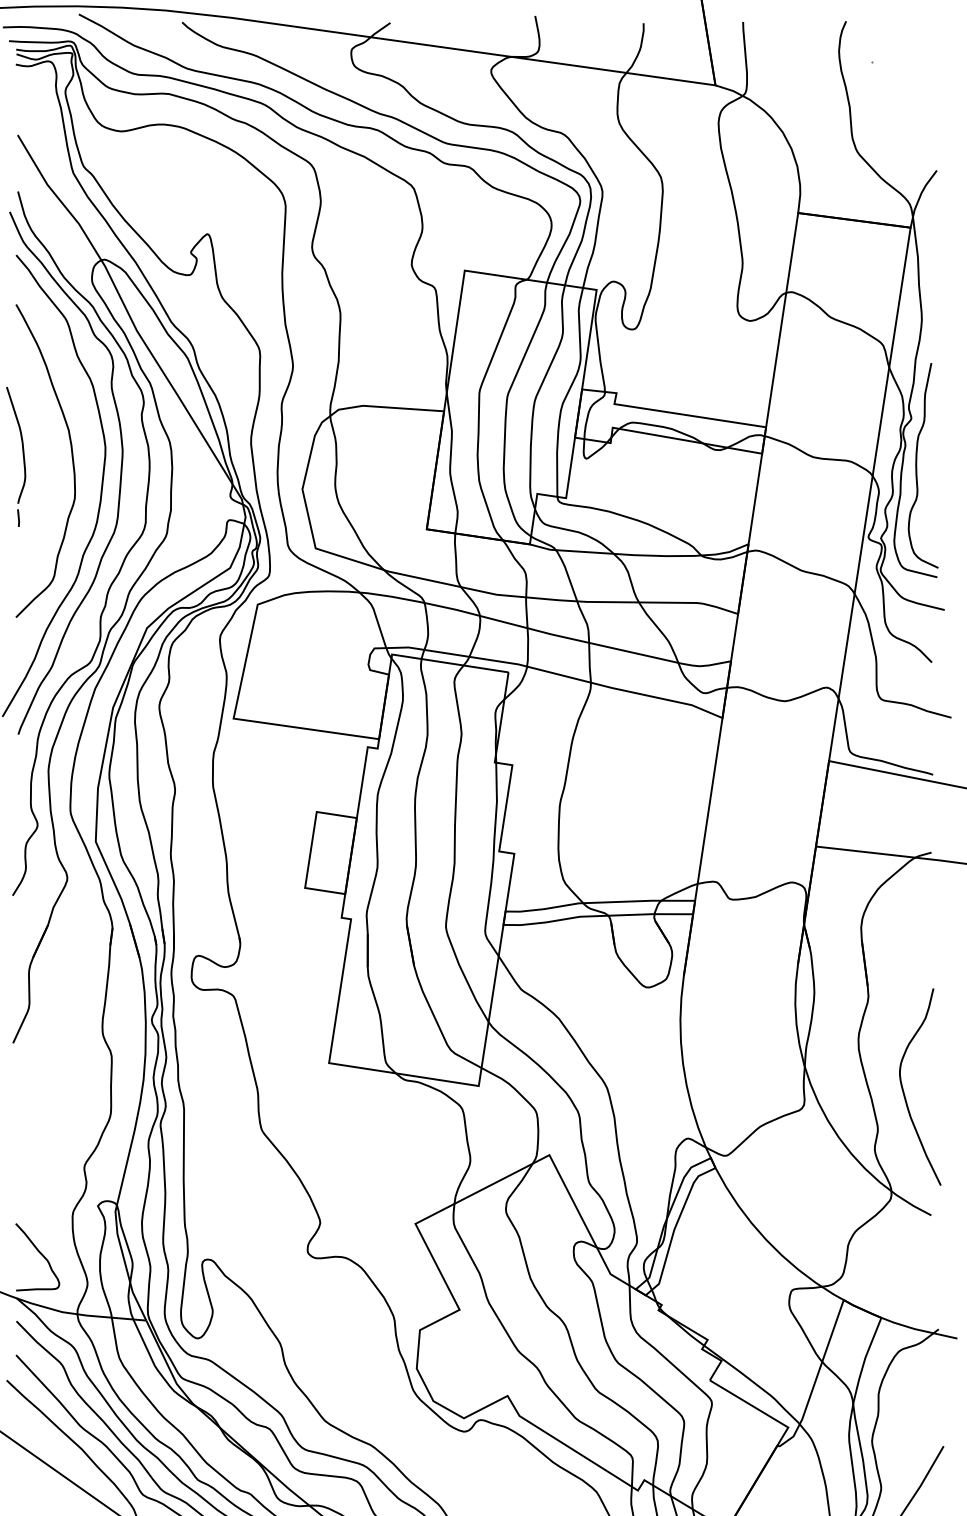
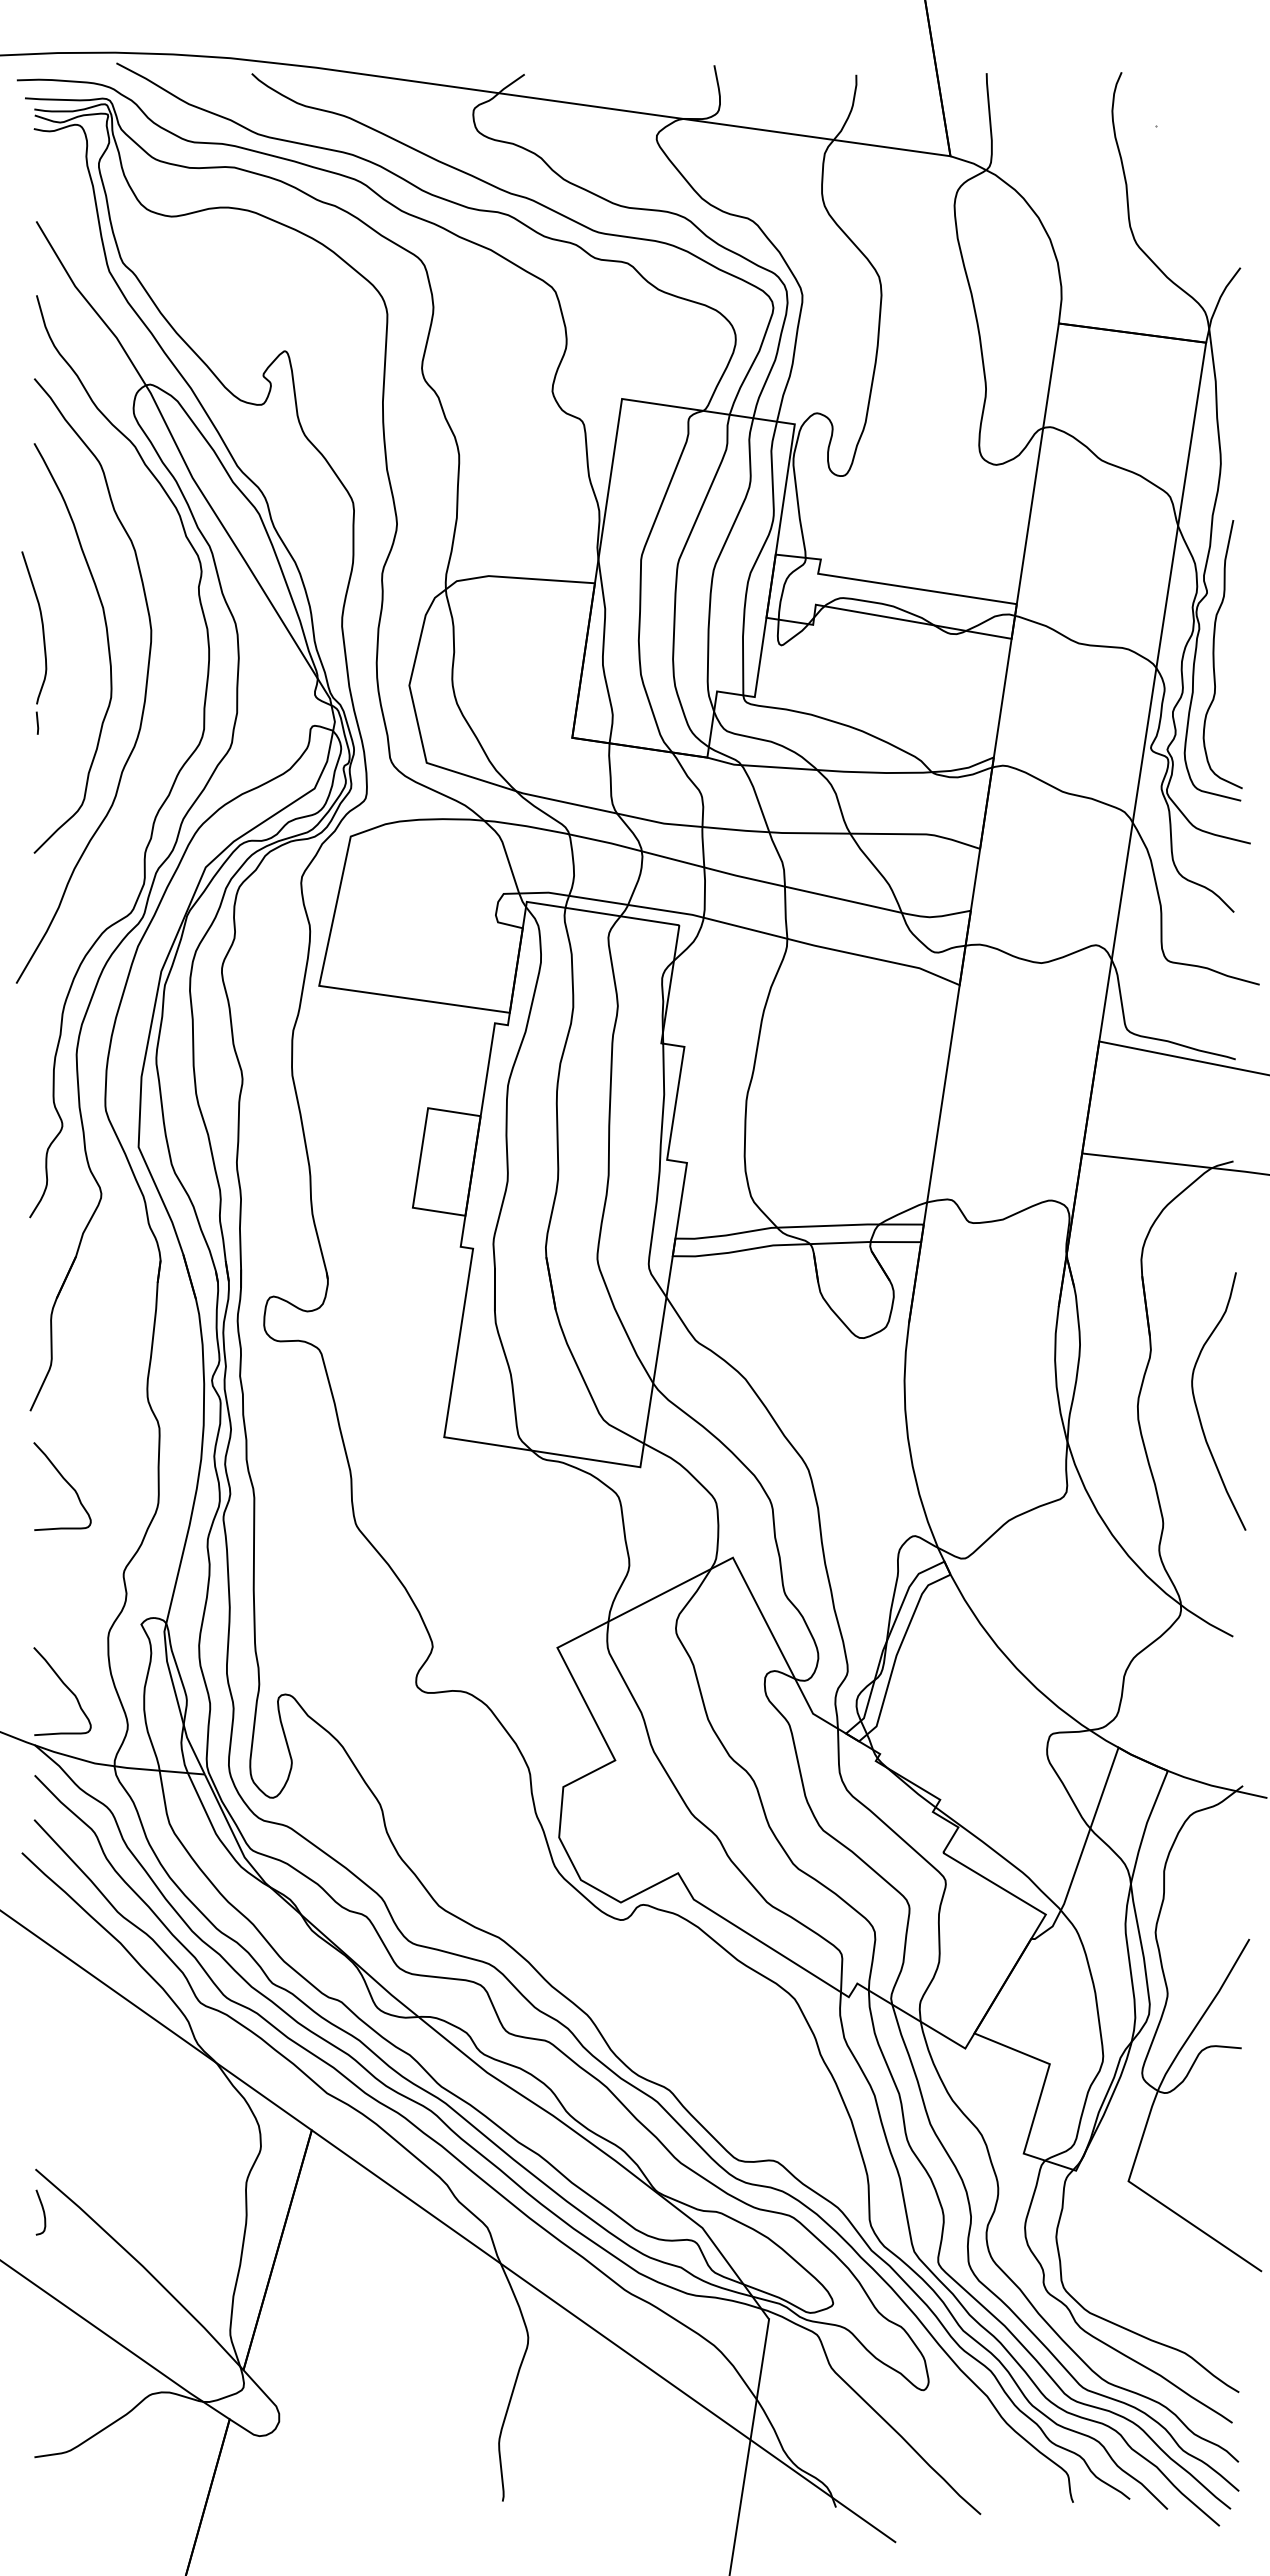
curve: (120, 476) -> (170, 668), removed
curve: (904, 1090) -> (1197, 1406), moved
curve: (40, 1097) -> (66, 1482), added

